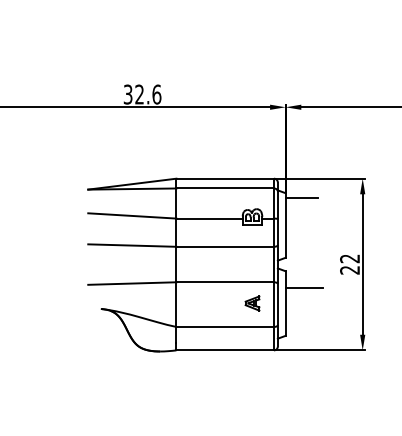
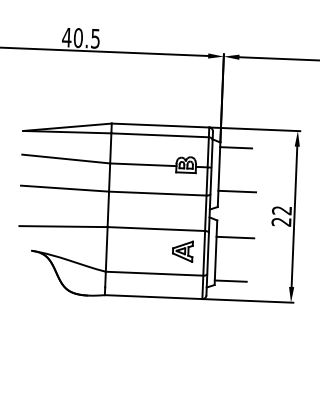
text: (142, 94) -> (81, 38), 32.6 -> 40.5
line: (304, 241) -> (237, 191), added
part: (252, 303) -> (182, 251), size x1.43
line: (301, 331) -> (230, 281), added

